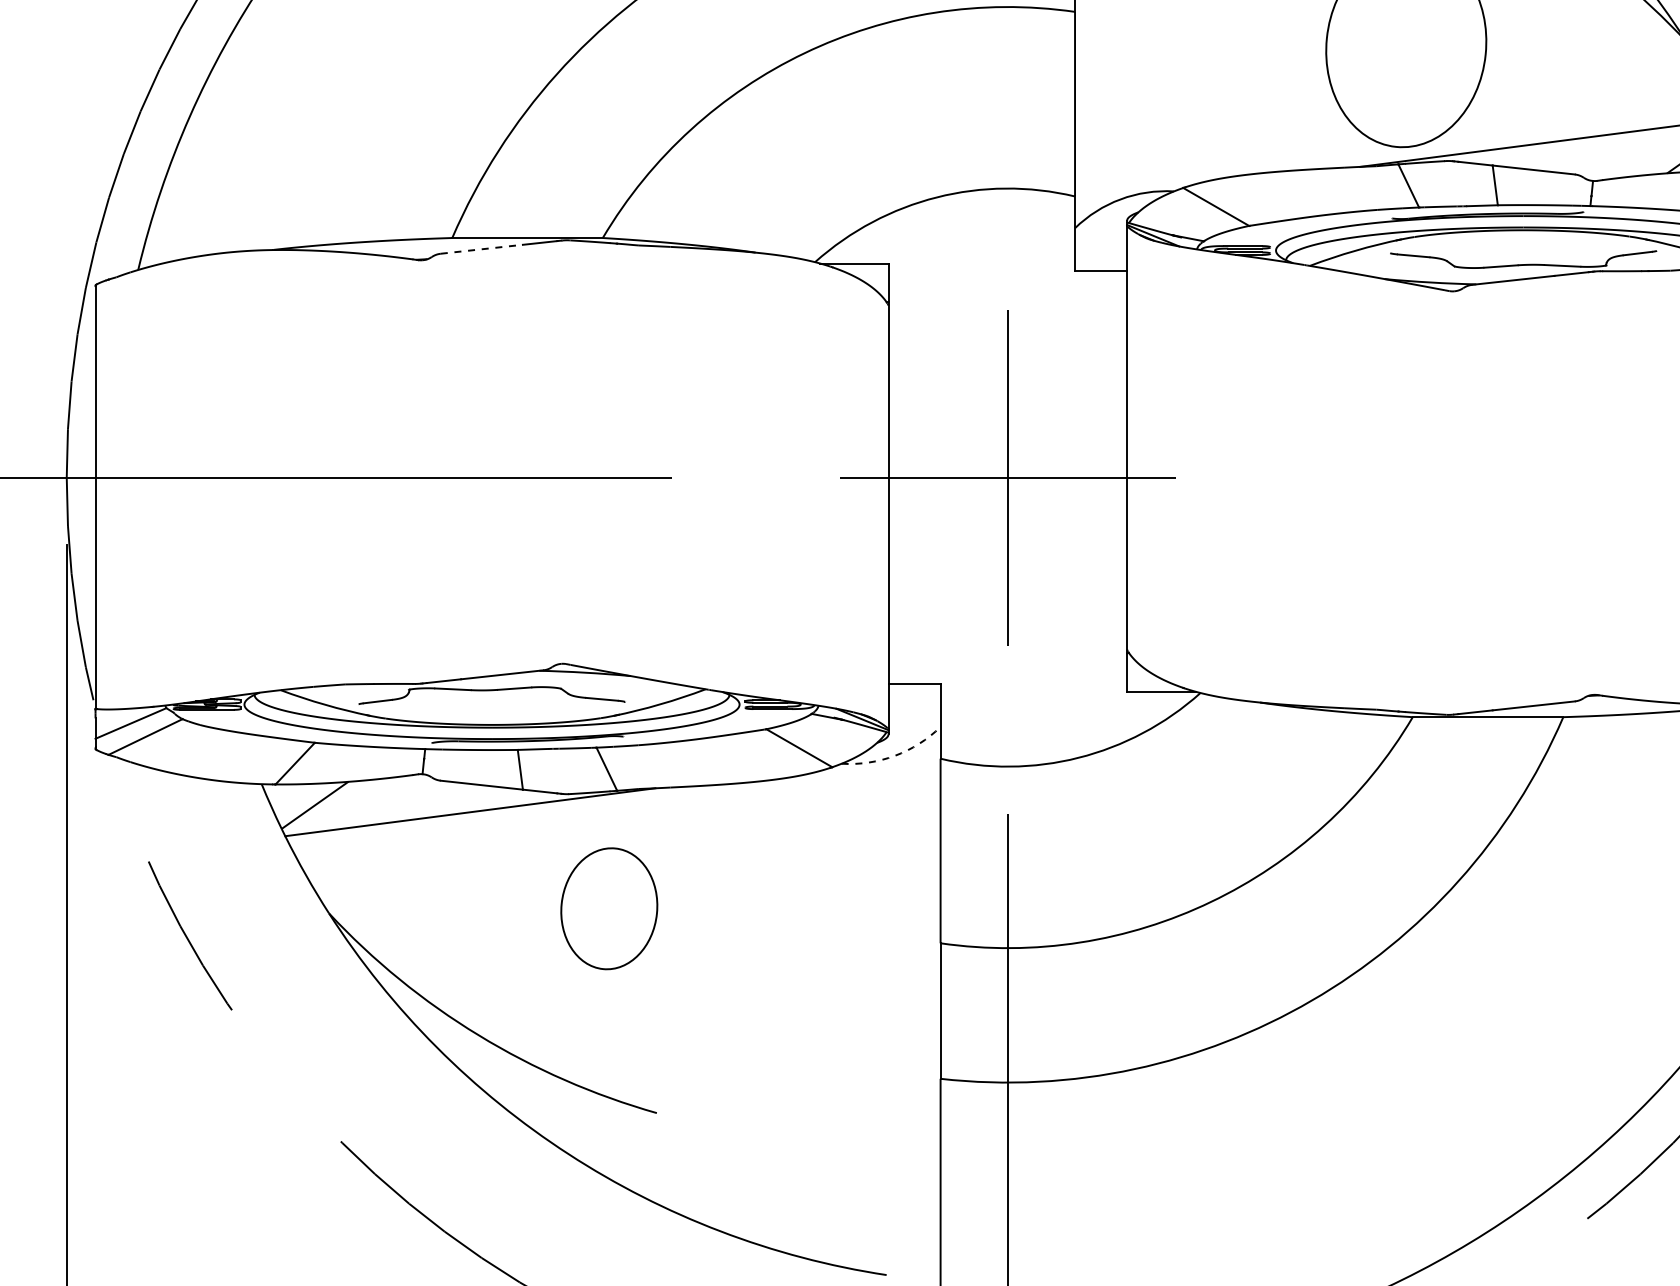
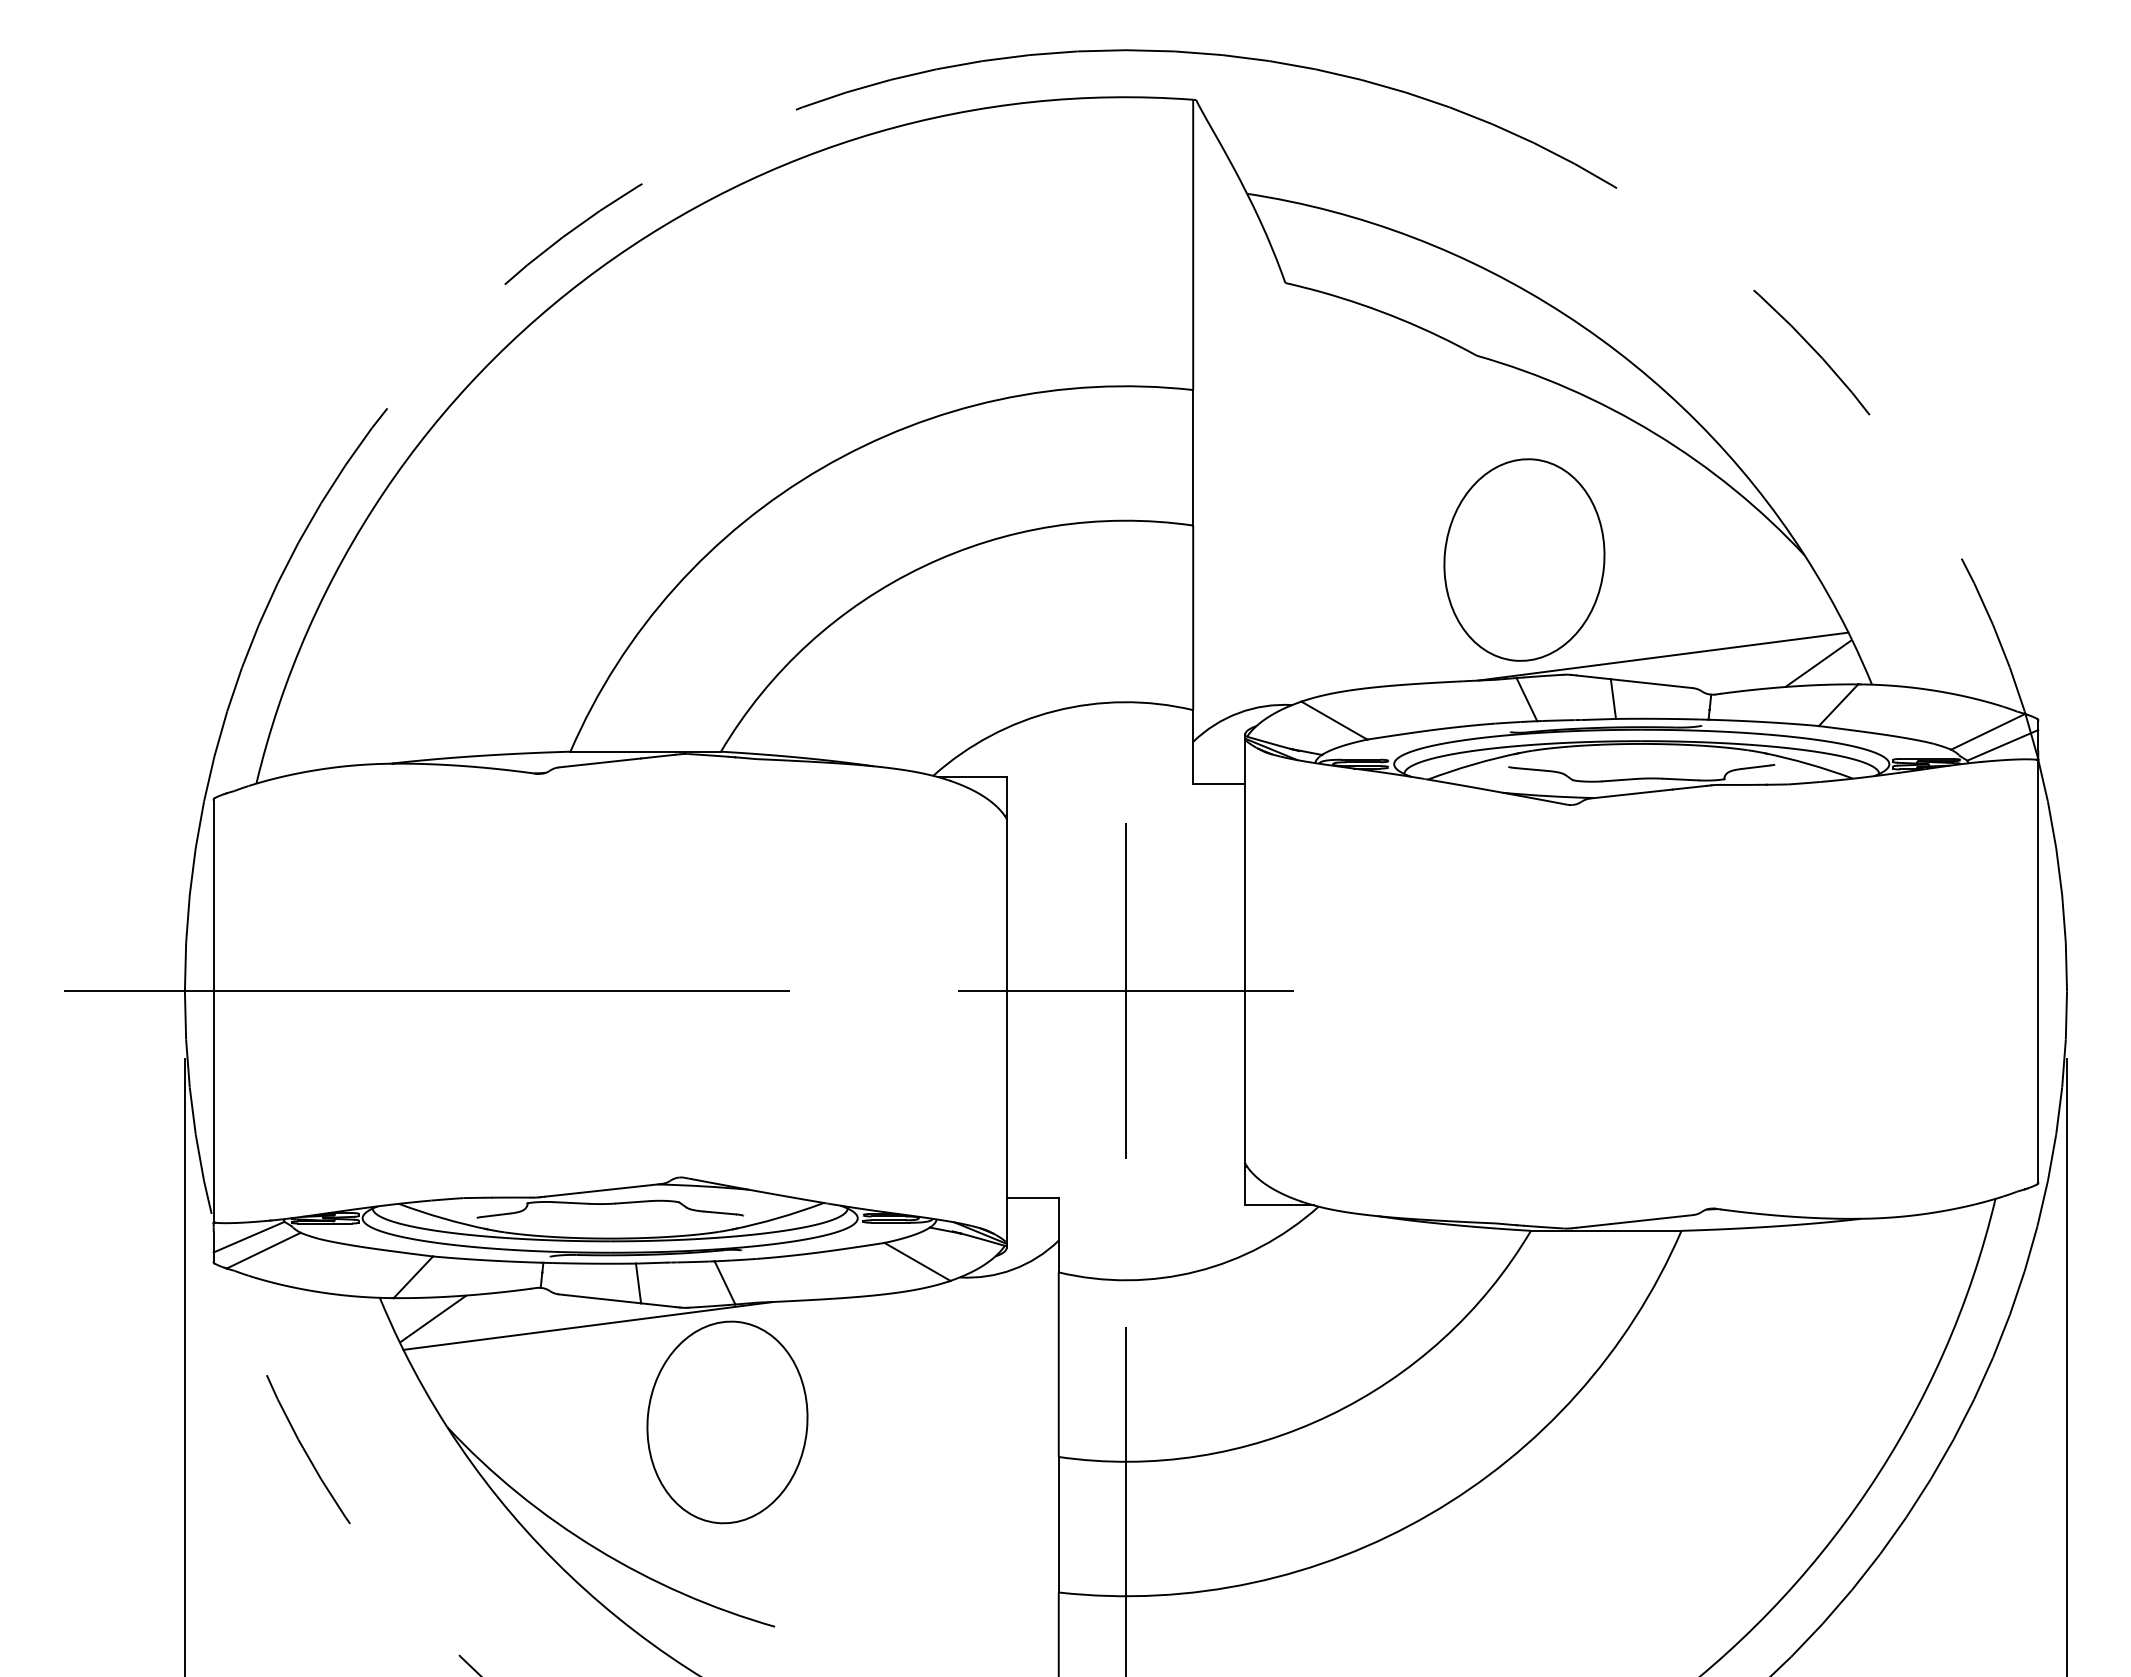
line: (482, 248) -> (600, 762), dashed -> solid
arc: (895, 755) -> (1013, 1269), dashed -> solid
part: (609, 908) -> (727, 1422), size x1.67

